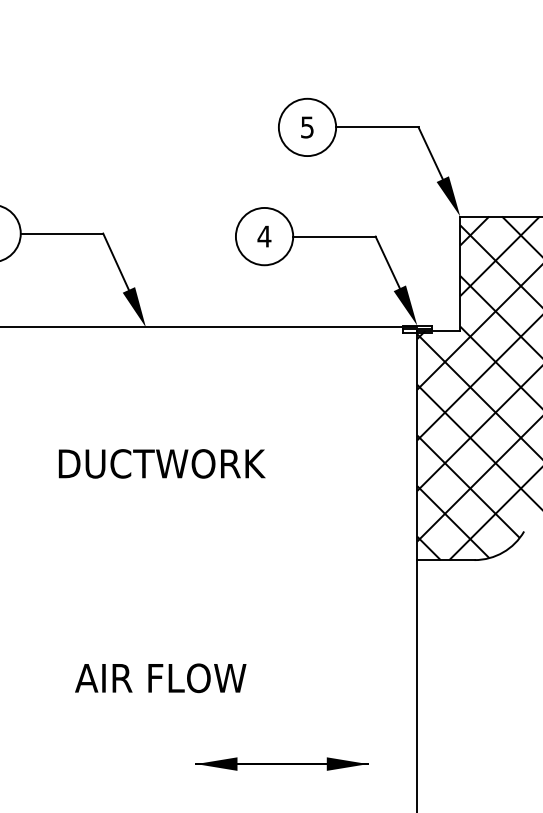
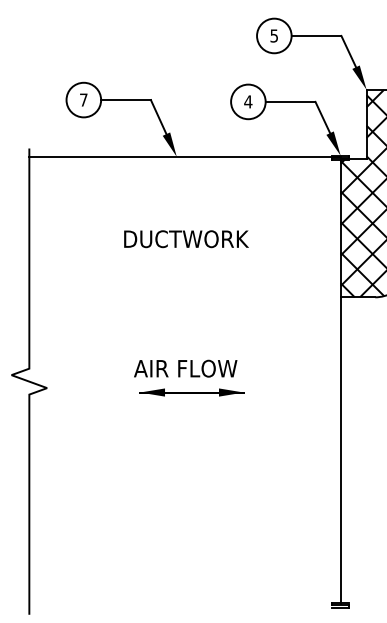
part: (281, 764) -> (191, 392), moved

